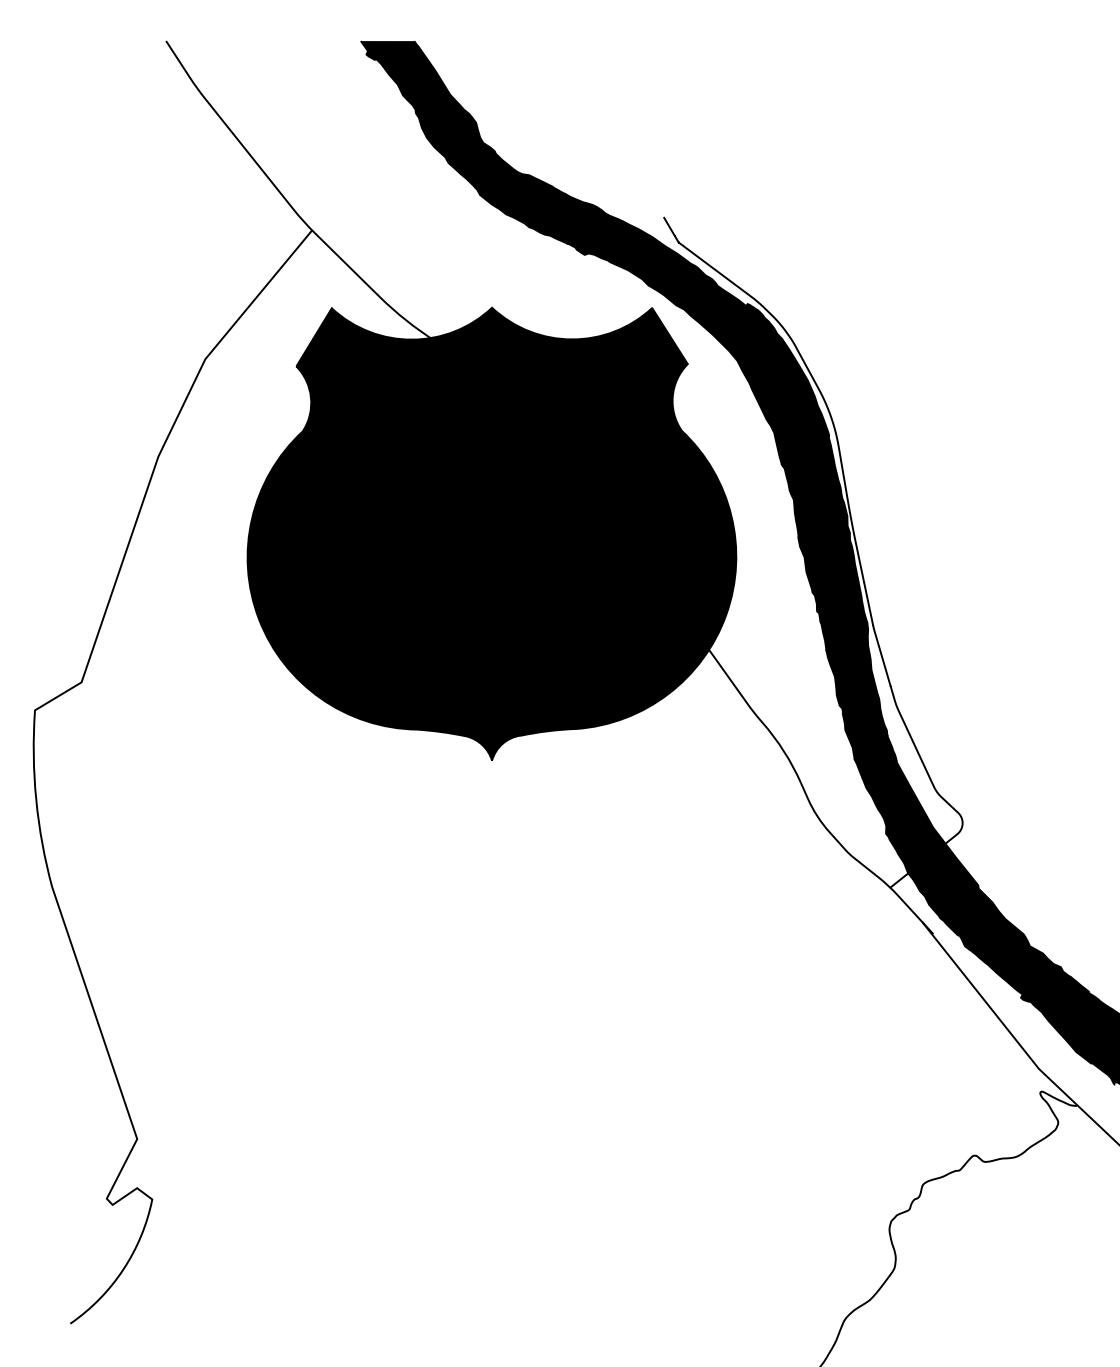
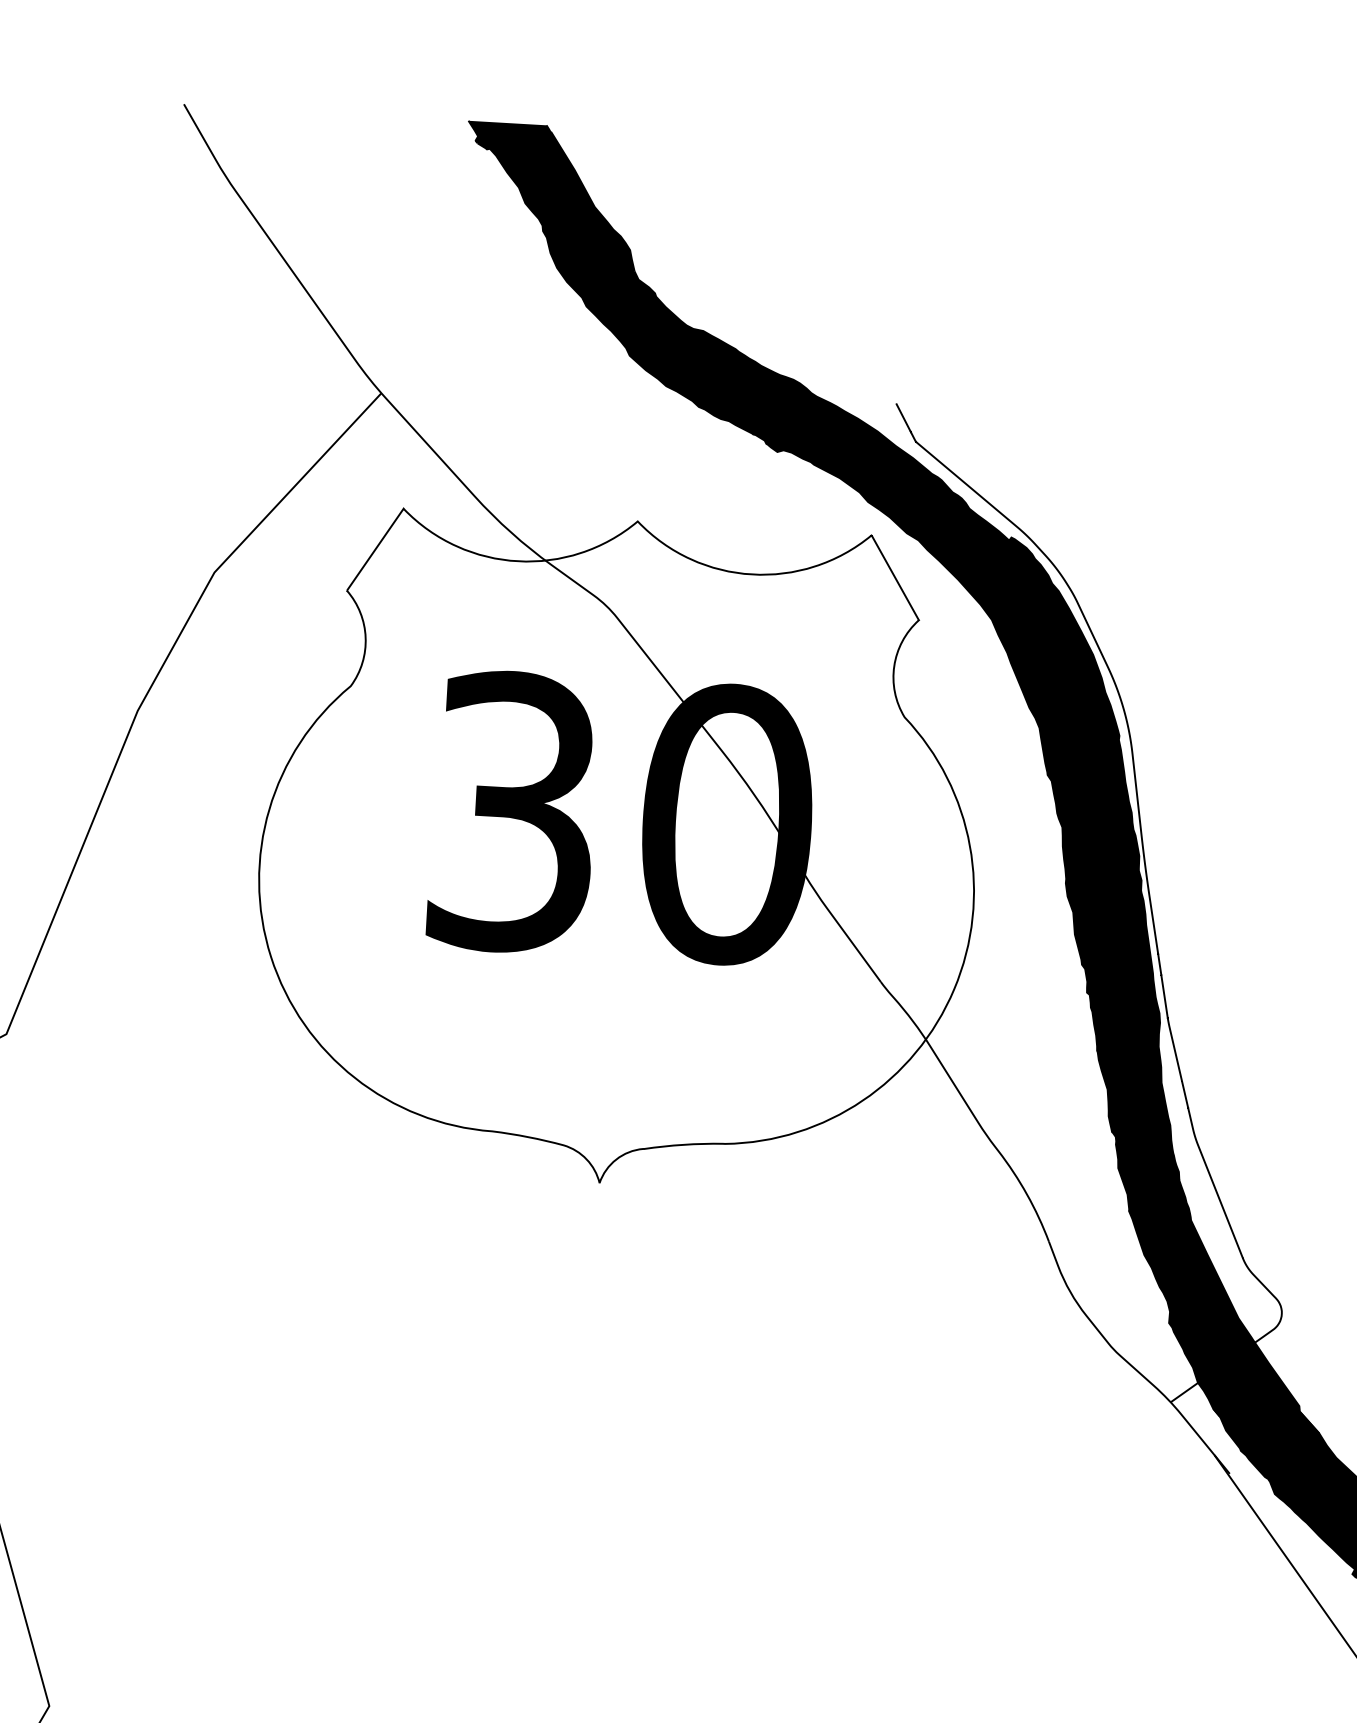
fill: (491, 533) -> (617, 851), removed

